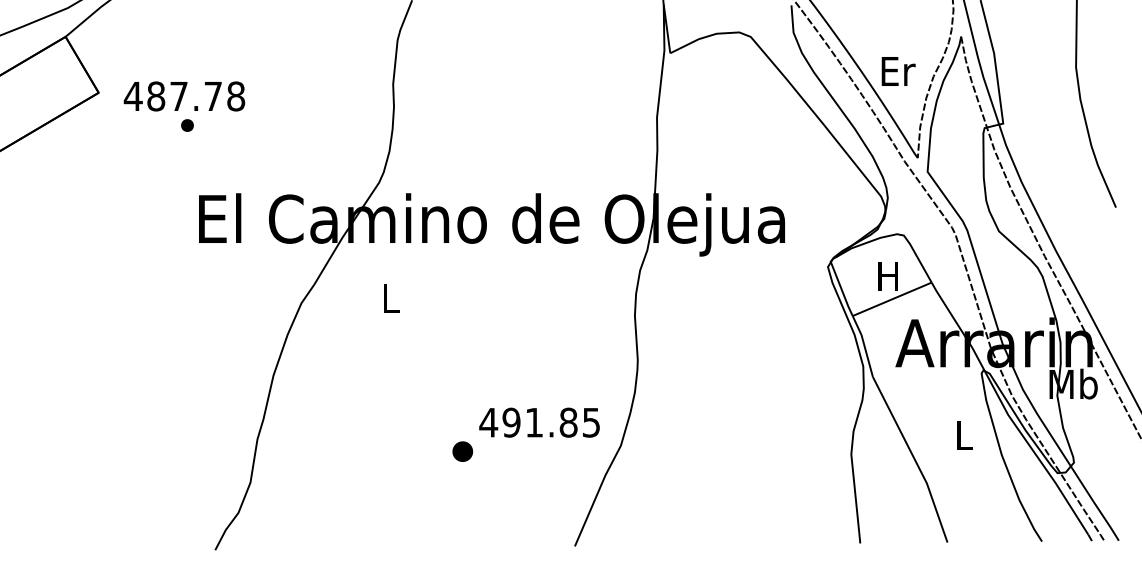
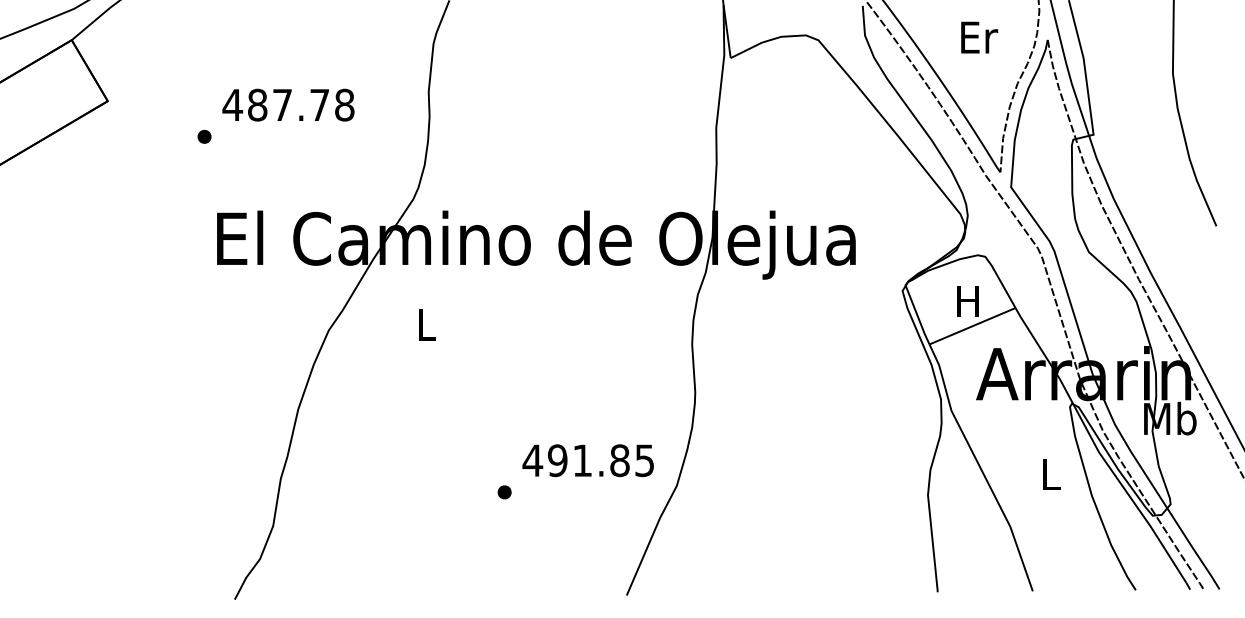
text: (898, 71) -> (979, 37), moved
text: (184, 96) -> (288, 105), moved
part: (462, 451) -> (504, 492), size x0.62

